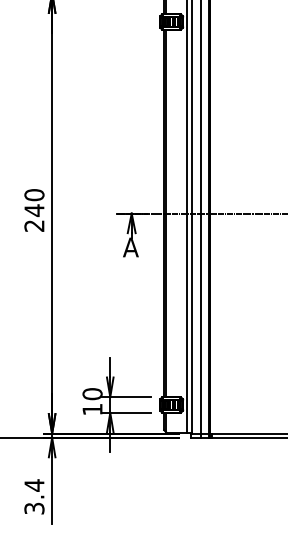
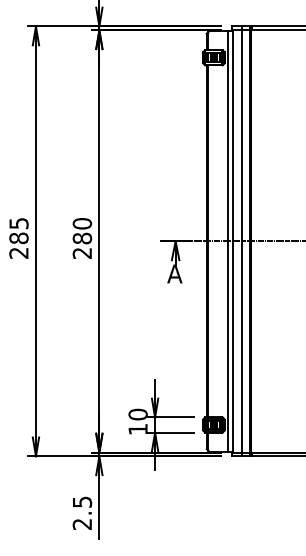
text: (34, 210) -> (82, 238), 240 -> 280
text: (34, 496) -> (82, 512), 3.4 -> 2.5

